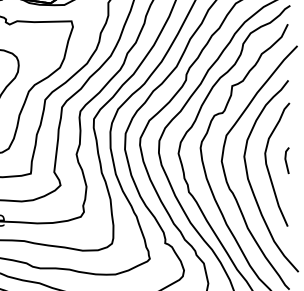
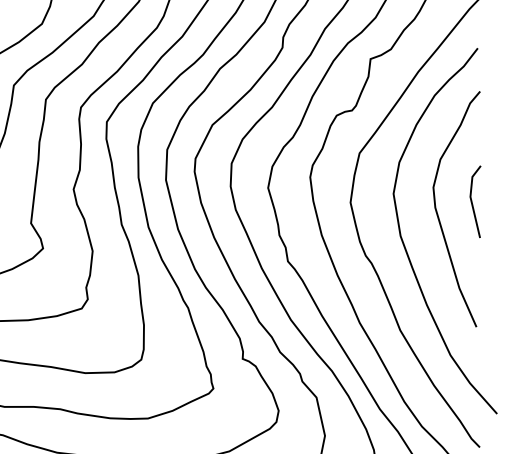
part: (286, 160) -> (474, 201), size x1.43

